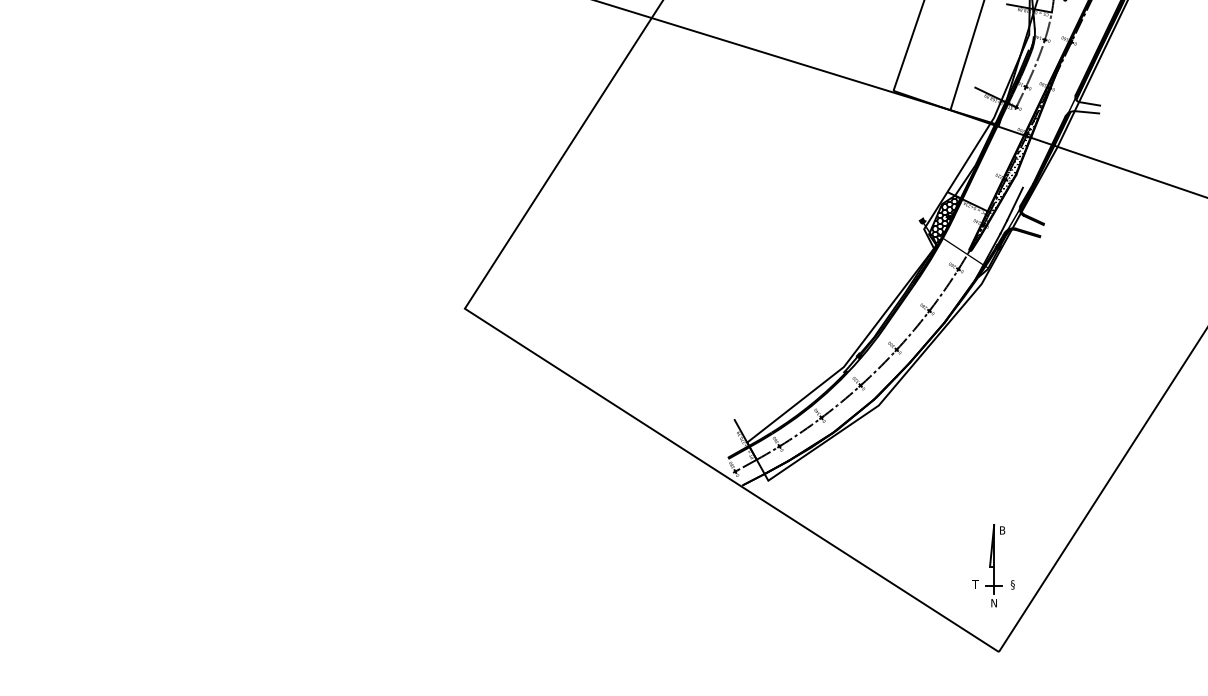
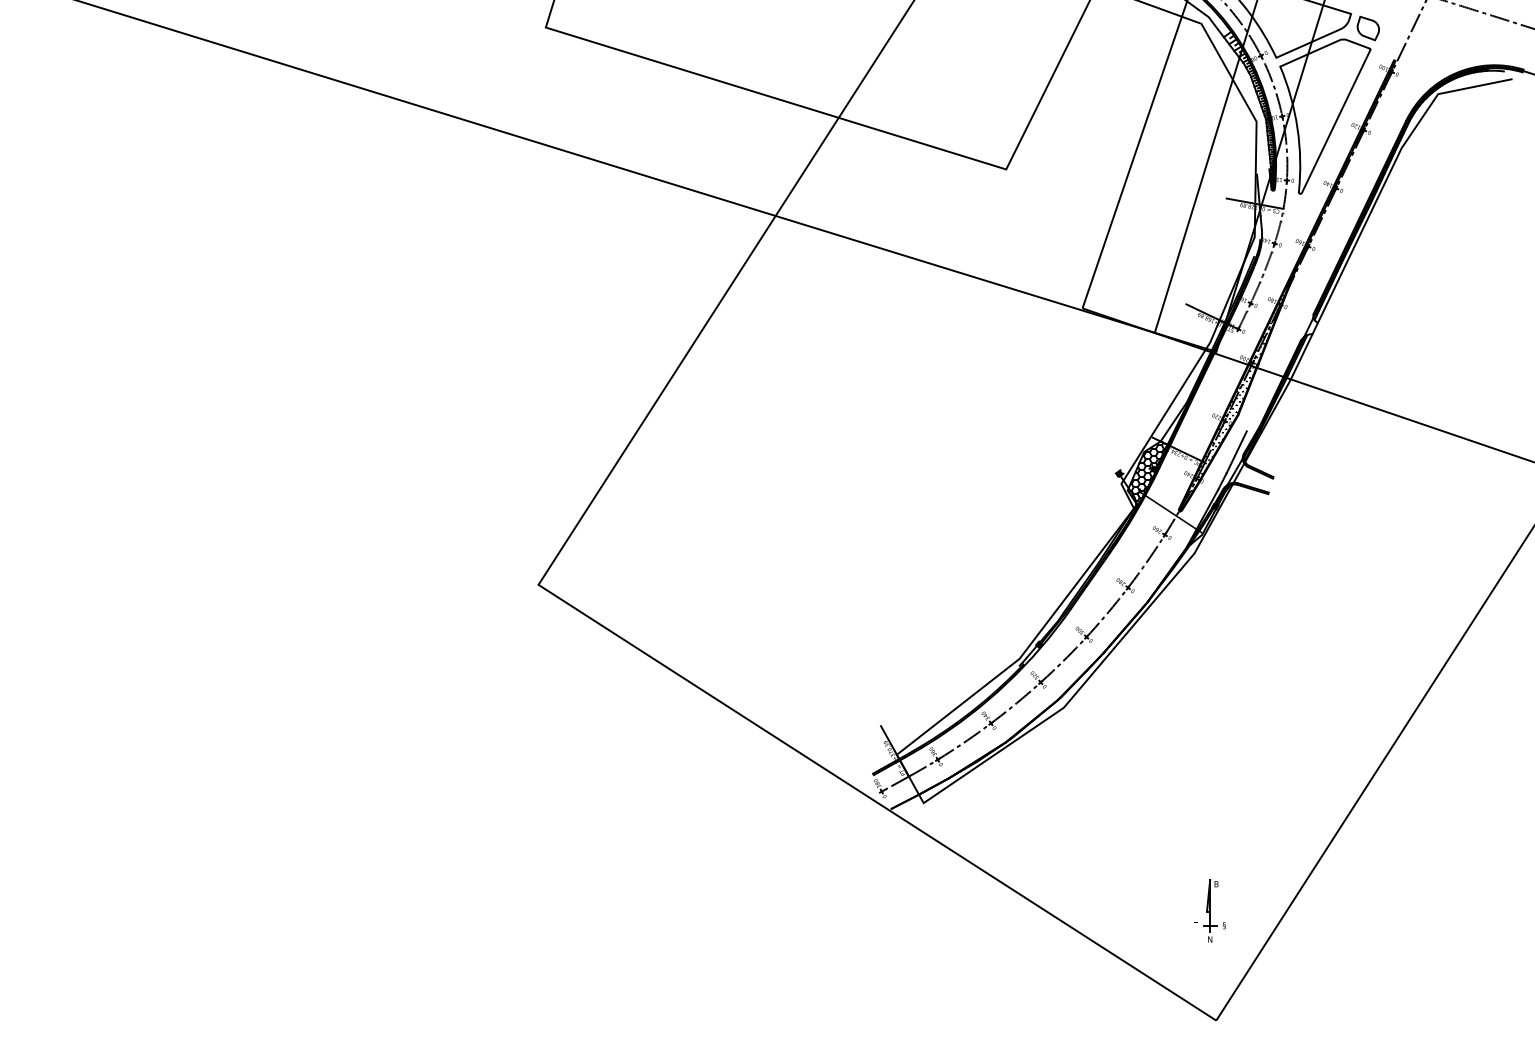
line: (1089, 103) -> (1331, 324), removed
line: (1087, 112) -> (1328, 335), removed
part: (993, 565) -> (1209, 910), size x0.6

